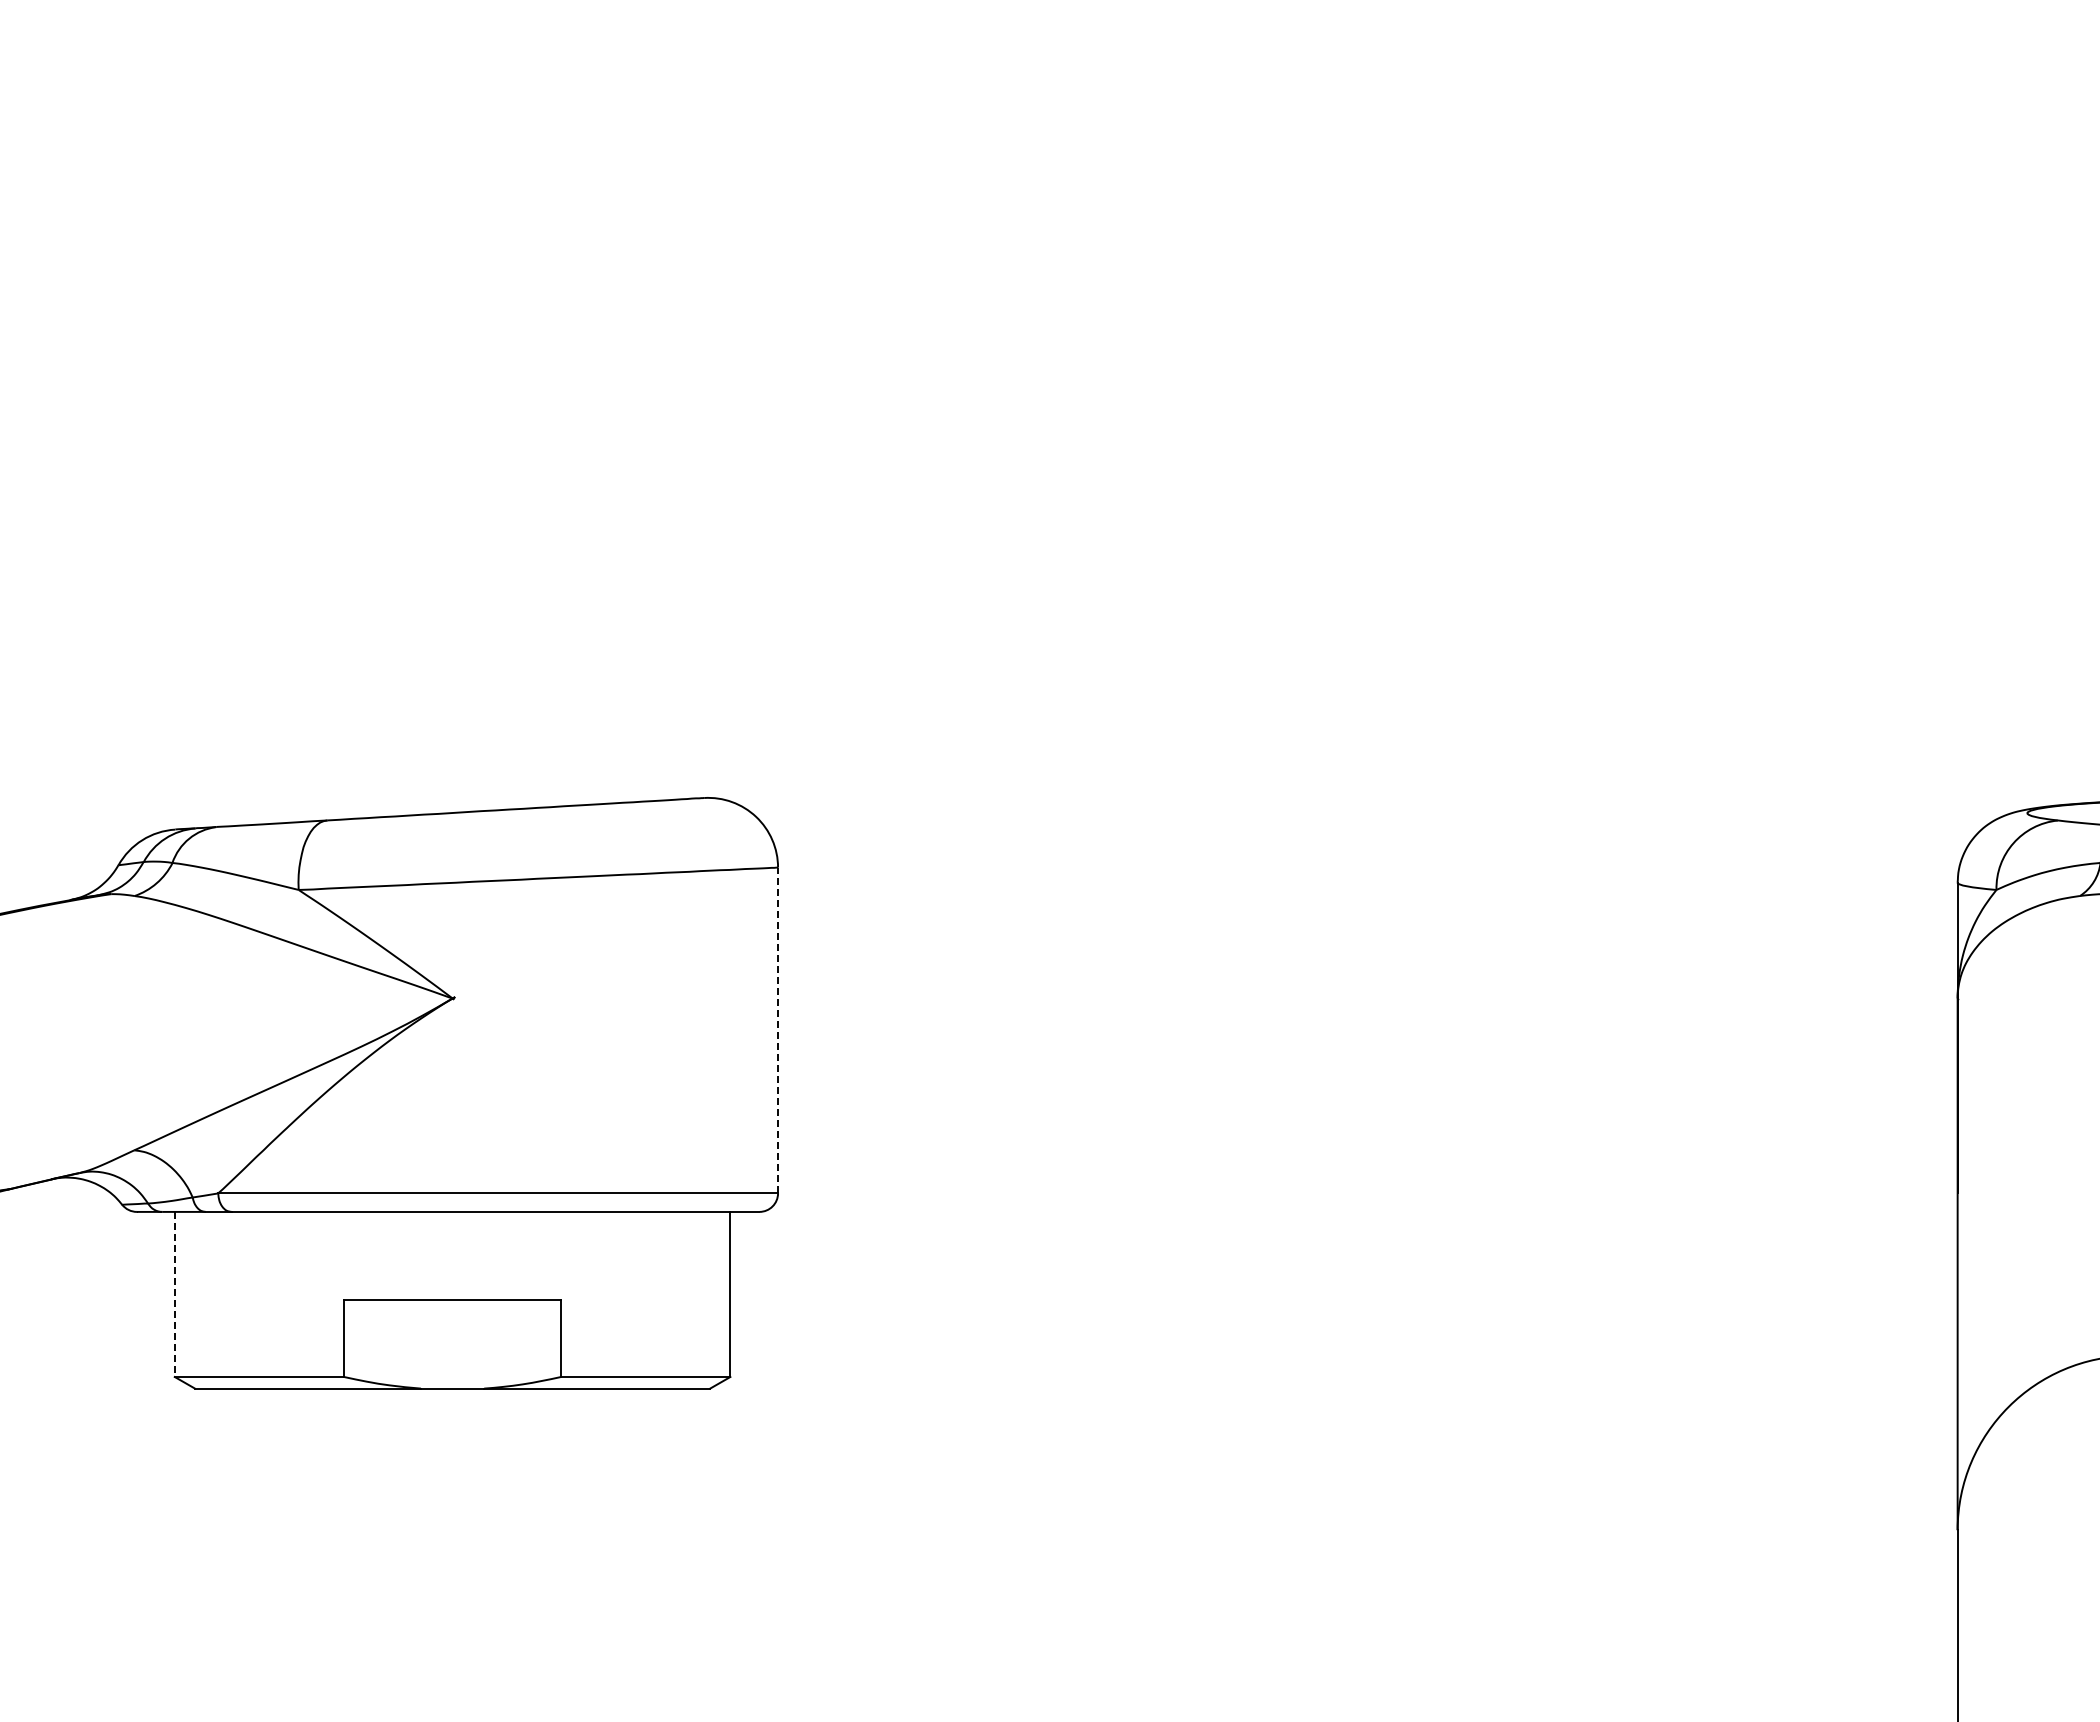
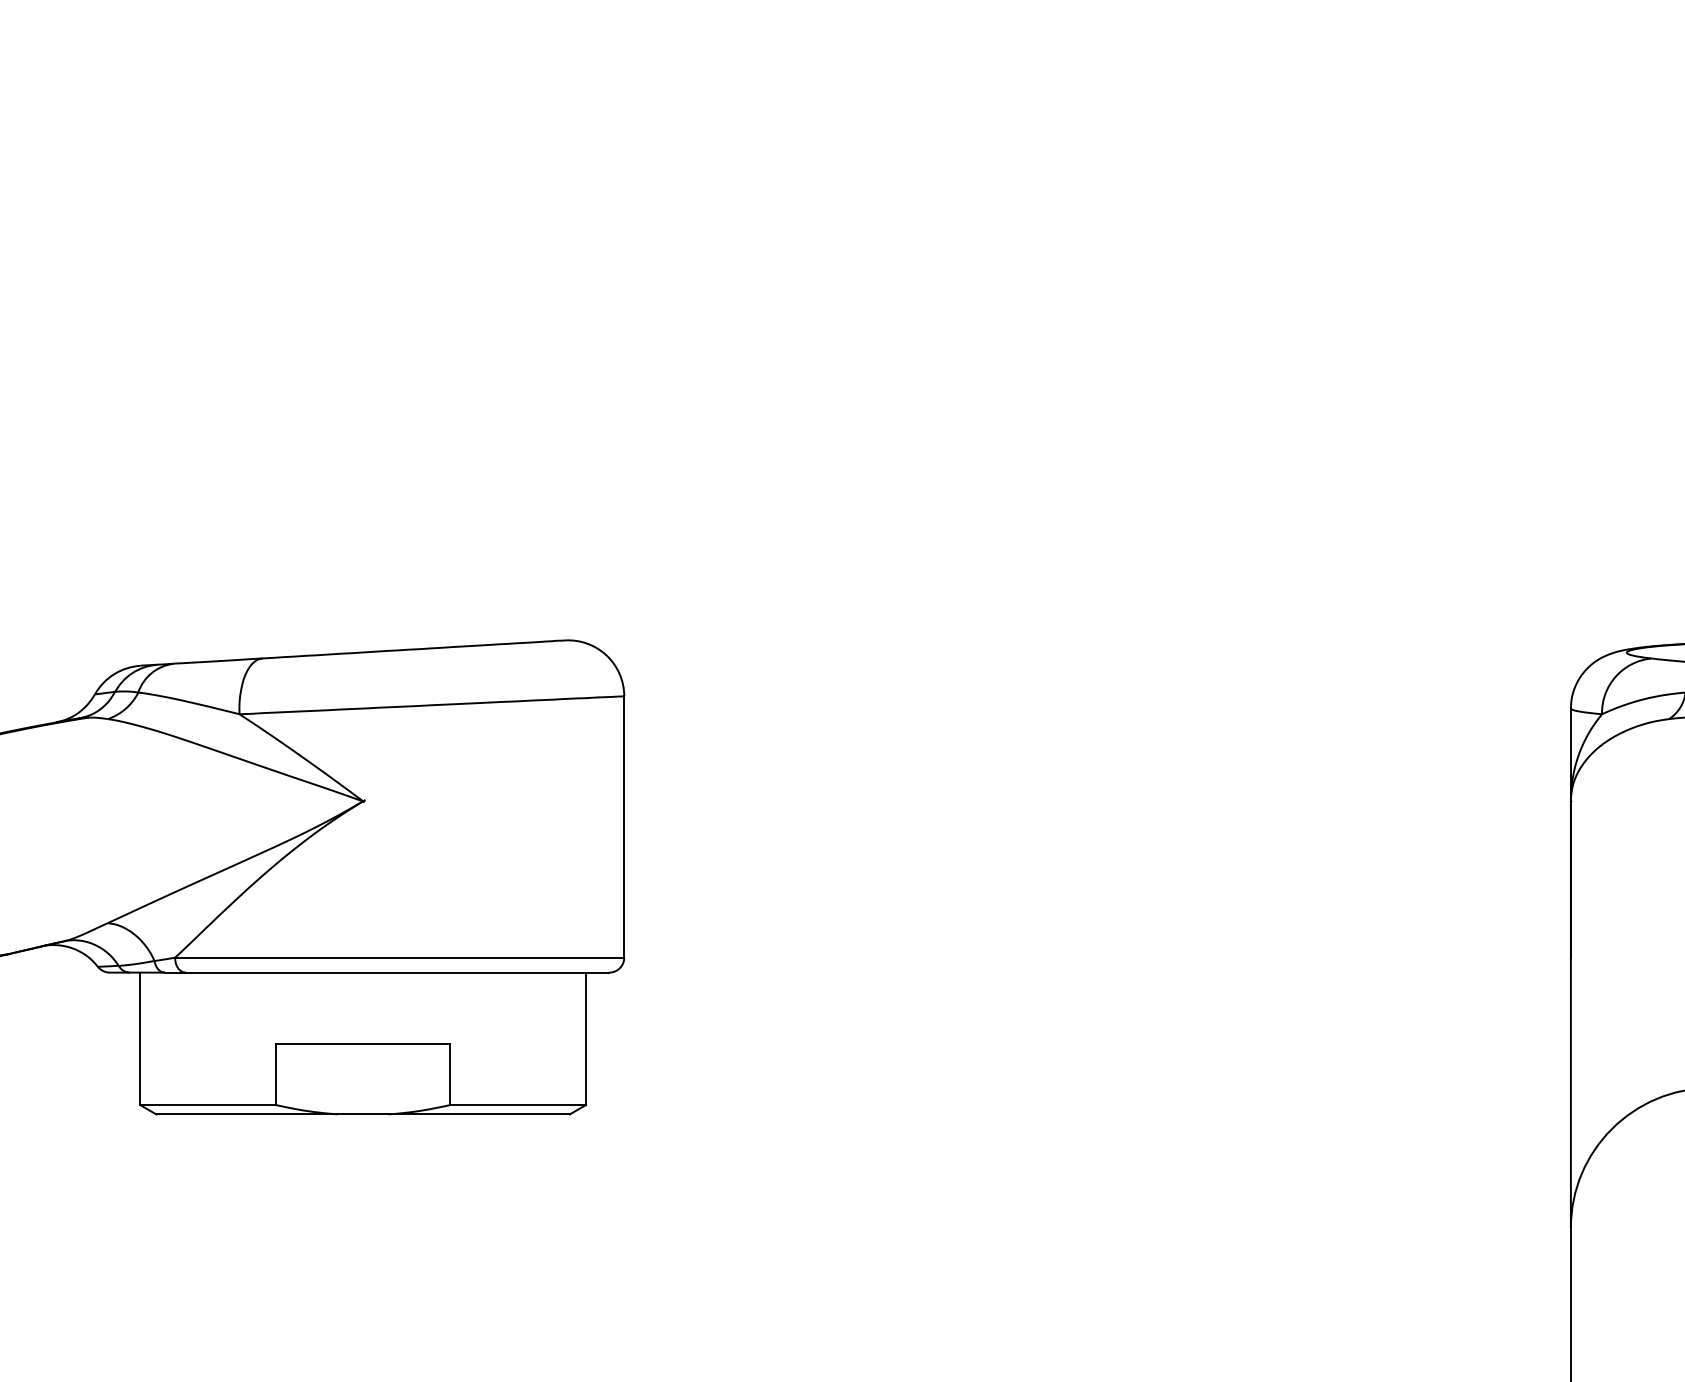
line: (778, 1030) -> (624, 827), dashed -> solid
line: (174, 1294) -> (139, 1038), dashed -> solid

